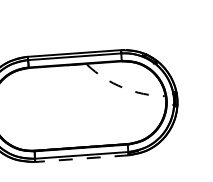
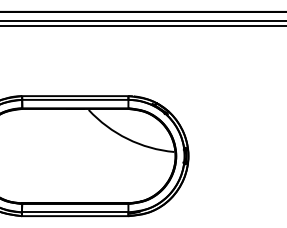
arc: (122, 87) -> (127, 138), dashed -> solid
line: (81, 159) -> (74, 216), dashed -> solid

